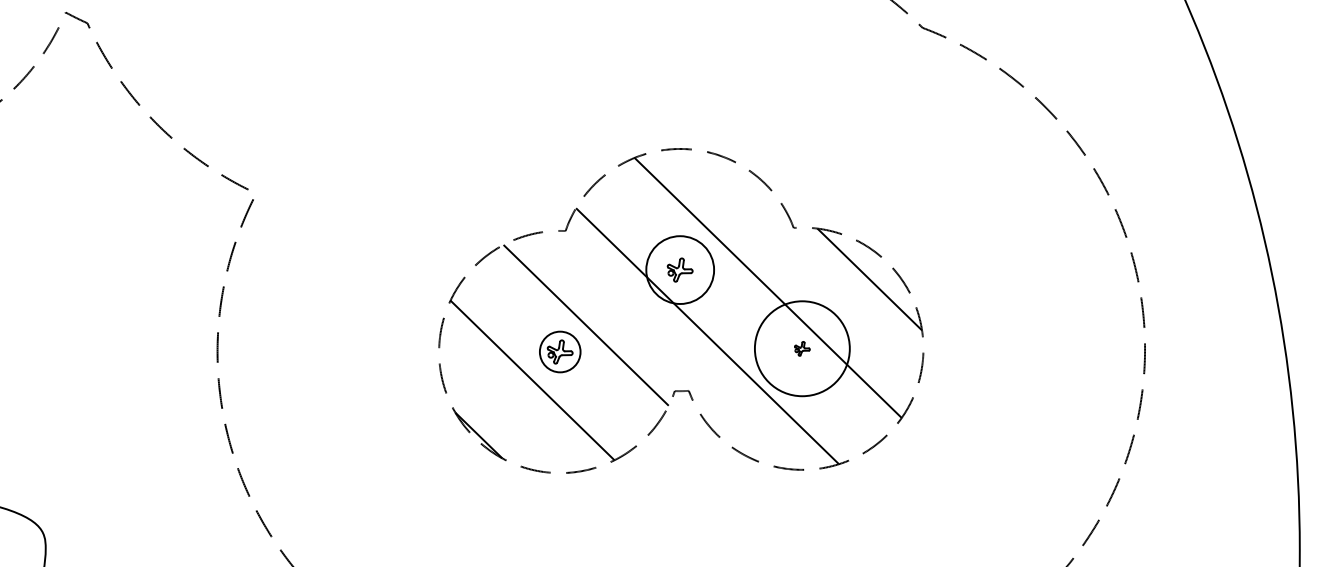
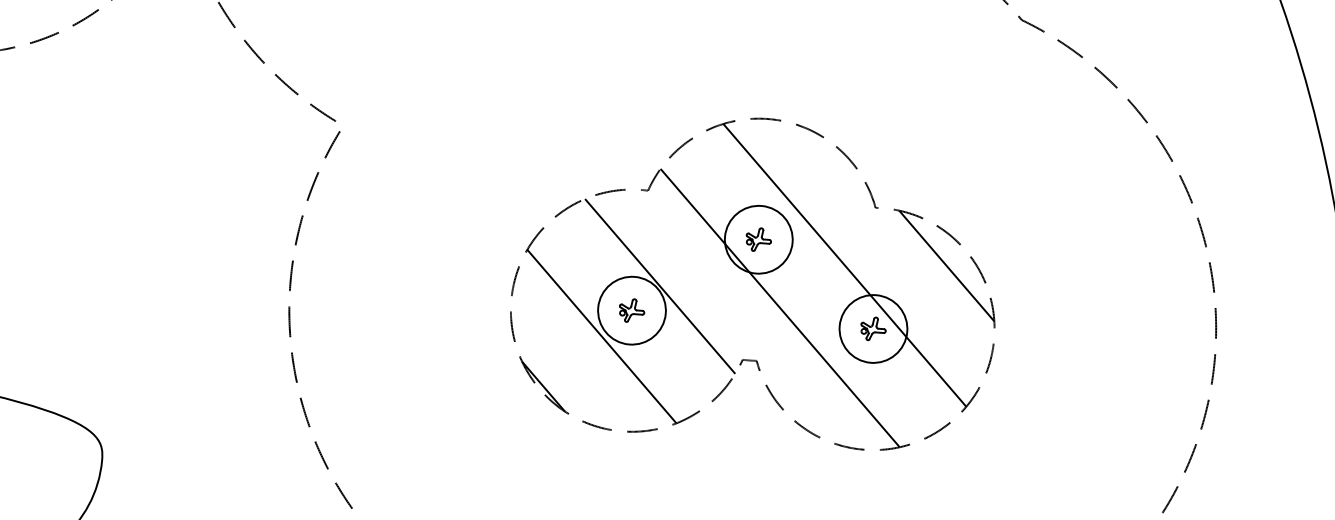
circle: (802, 348) -> (873, 328), size x0.71
part: (802, 348) -> (873, 328), size x1.67
circle: (560, 351) -> (632, 310), size x1.67

